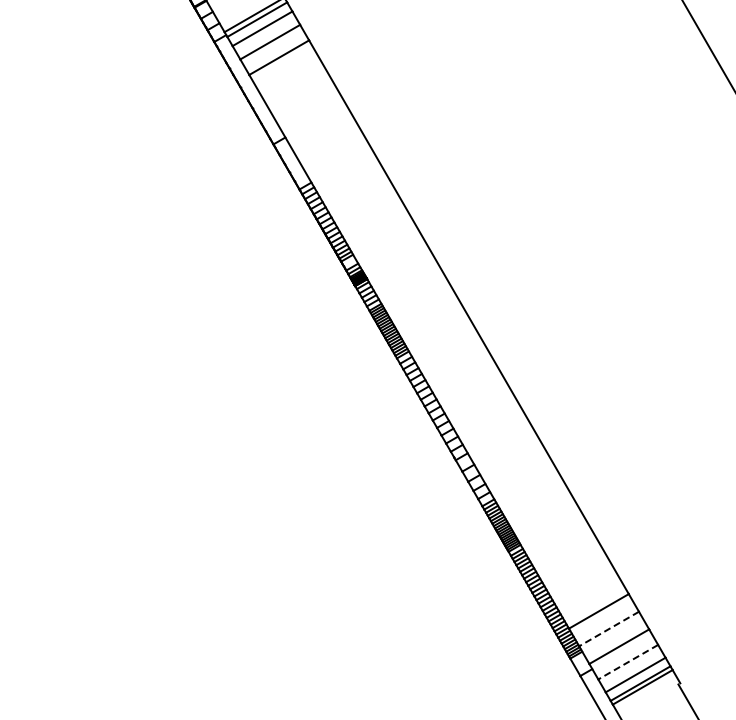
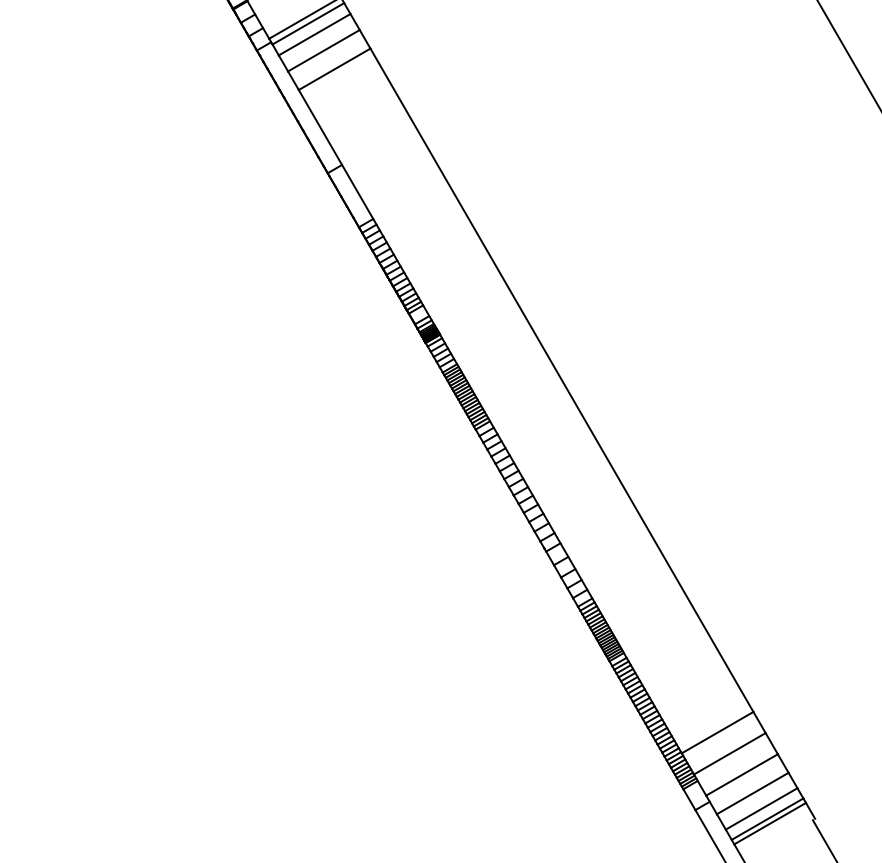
line: (609, 629) -> (730, 754), dashed -> solid
line: (628, 662) -> (753, 793), dashed -> solid

